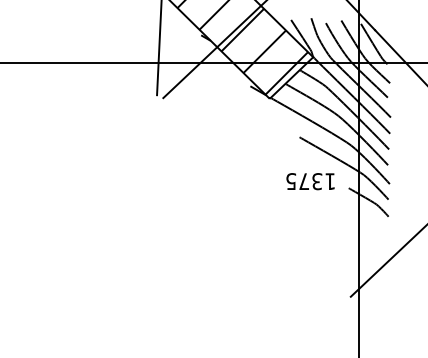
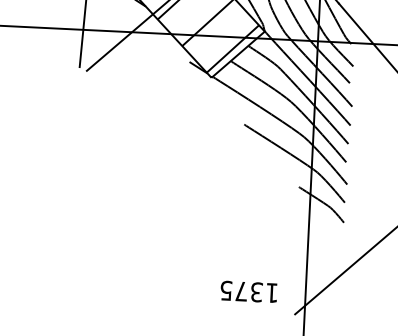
text: (310, 181) -> (248, 291), moved

